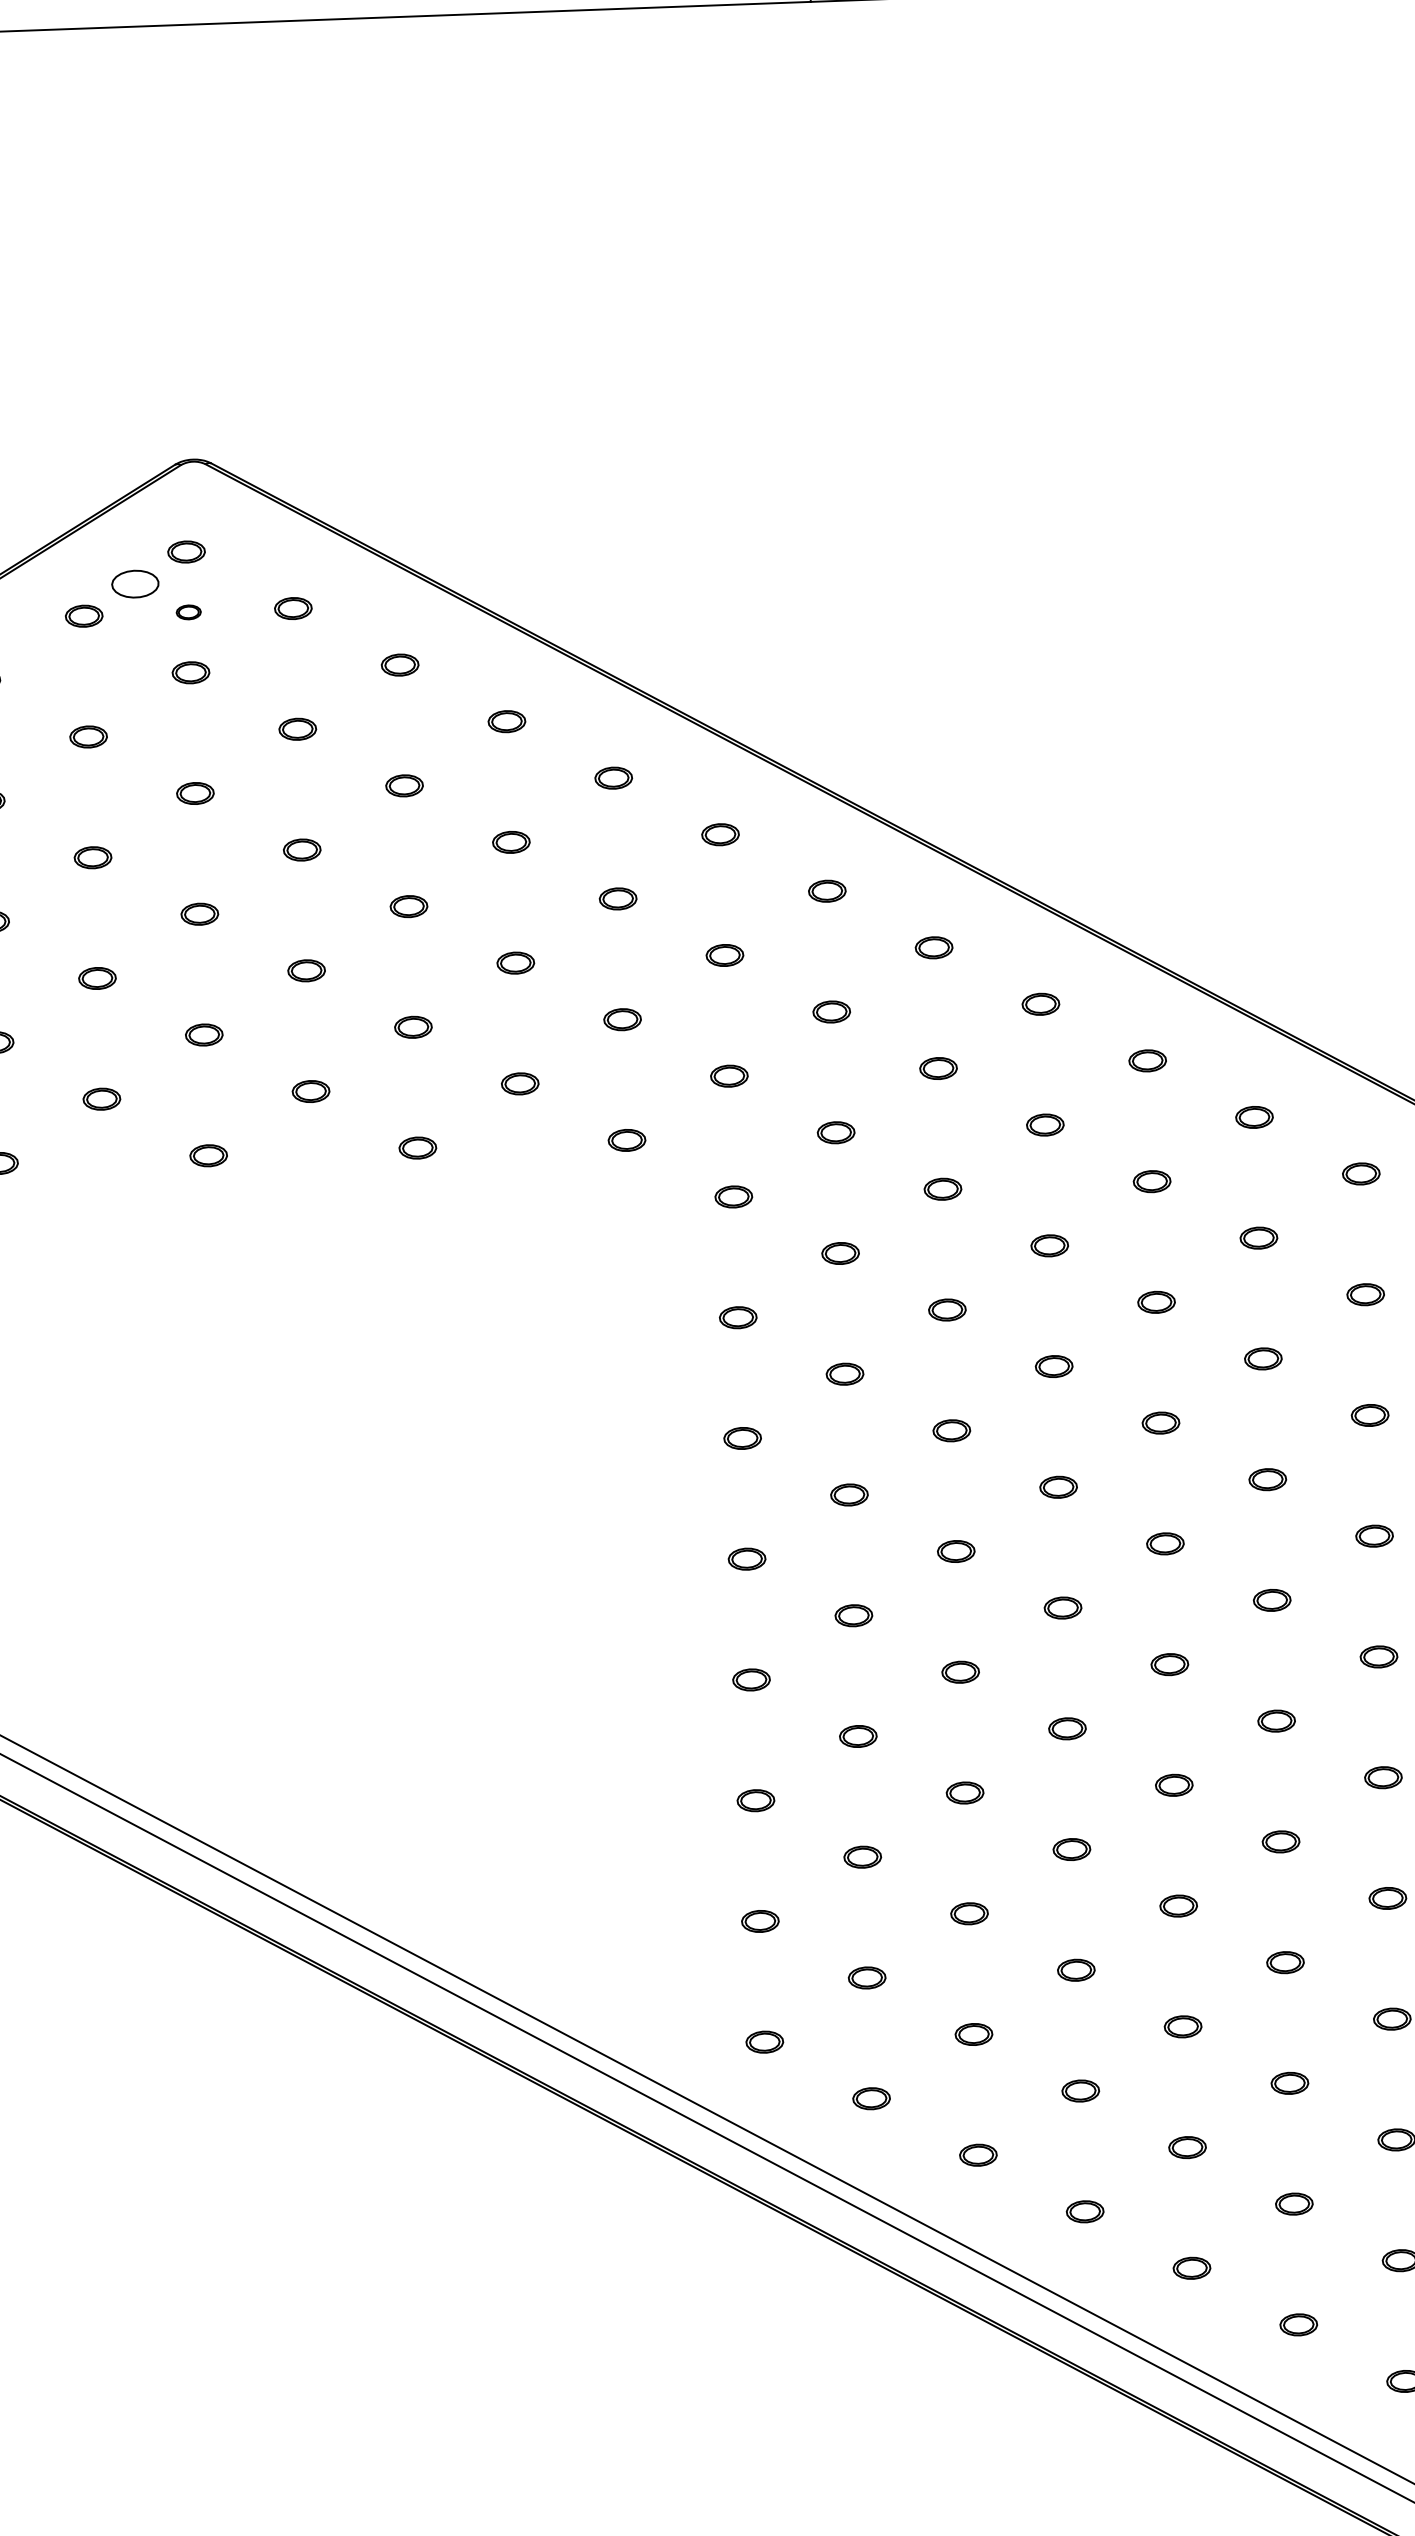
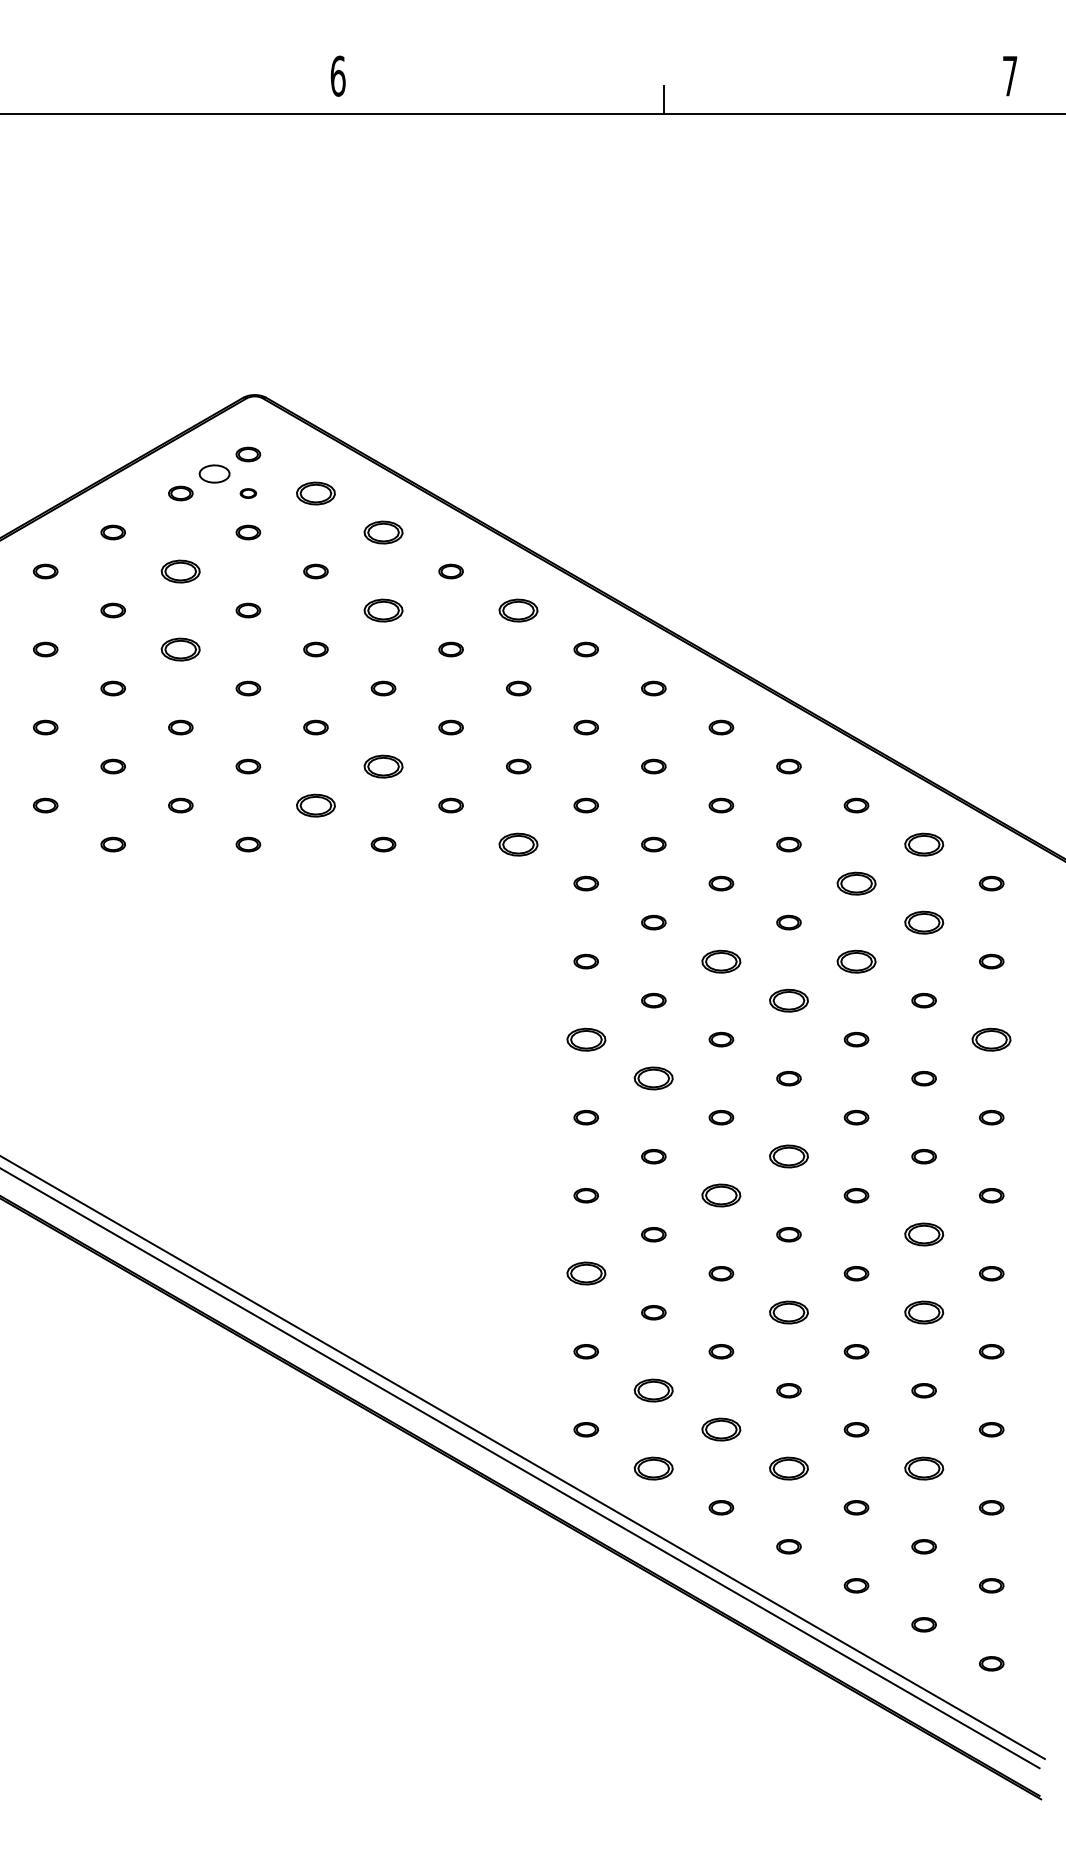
part: (292, 608) -> (315, 493), size x1.6
part: (400, 665) -> (383, 532), size x1.6
part: (88, 736) -> (180, 571), size x1.6
part: (613, 778) -> (518, 610), size x1.6
part: (404, 785) -> (383, 610), size x1.6
part: (92, 857) -> (180, 649), size x1.6
part: (413, 1027) -> (383, 766), size x1.6
part: (310, 1091) -> (315, 805), size x1.6
part: (1253, 1117) -> (923, 844), size x1.6
part: (626, 1140) -> (518, 844), size x1.6
part: (1152, 1181) -> (856, 883), size x1.6
part: (1257, 1237) -> (923, 922), size x1.6
part: (1156, 1302) -> (856, 961), size x1.6
part: (947, 1309) -> (721, 961), size x1.6
part: (1053, 1366) -> (788, 1000), size x1.6
part: (1369, 1415) -> (991, 1039), size x1.6
part: (741, 1438) -> (585, 1039), size x1.6
part: (848, 1494) -> (653, 1078), size x1.6
part: (1062, 1607) -> (788, 1156), size x1.6
part: (960, 1671) -> (721, 1195), size x1.6
part: (1275, 1720) -> (923, 1234), size x1.6
part: (754, 1800) -> (585, 1273), size x1.6
part: (1280, 1841) -> (923, 1312), size x1.6
part: (1071, 1849) -> (788, 1312), size x1.6
part: (866, 1977) -> (653, 1390), size x1.6
part: (974, 2034) -> (721, 1429), size x1.6
part: (1288, 2083) -> (923, 1468), size x1.6
part: (1080, 2090) -> (788, 1468), size x1.6
part: (871, 2098) -> (653, 1468), size x1.6

